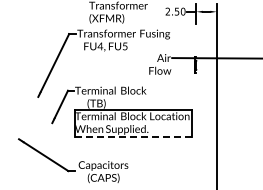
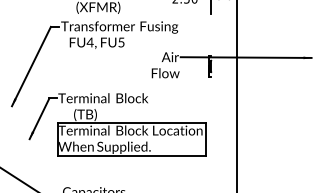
line: (132, 136) -> (130, 156), dashed -> solid

